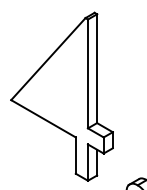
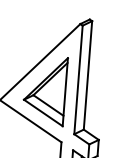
part: (55, 87) -> (45, 90), added

